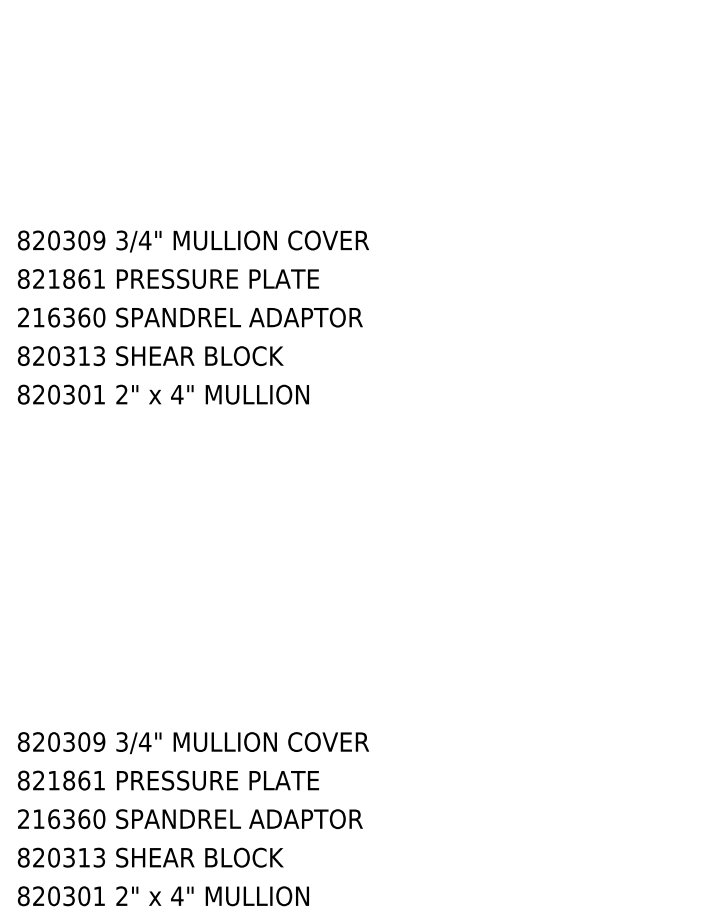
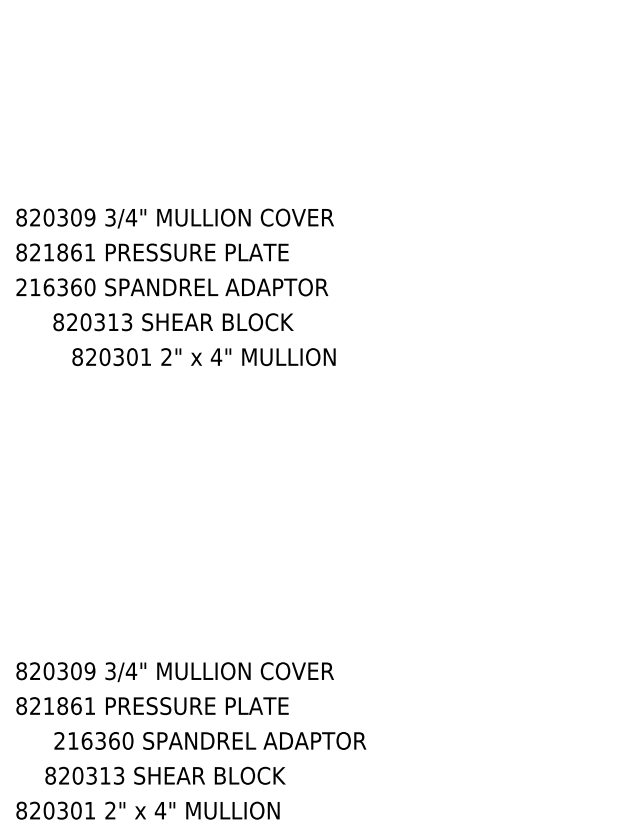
text: (150, 356) -> (173, 322), moved
text: (162, 395) -> (203, 357), moved
text: (190, 818) -> (210, 740), moved
text: (150, 857) -> (165, 775), moved

